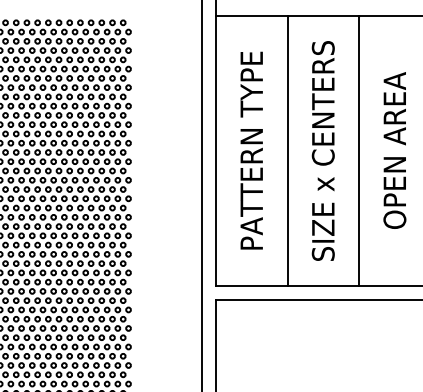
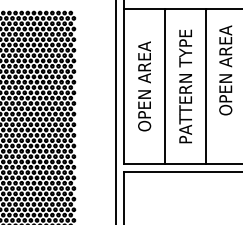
text: (251, 150) -> (144, 86), PATTERN TYPE -> OPEN AREA
text: (323, 150) -> (185, 86), SIZE x CENTERS -> PATTERN TYPE
text: (394, 150) -> (225, 70), moved

